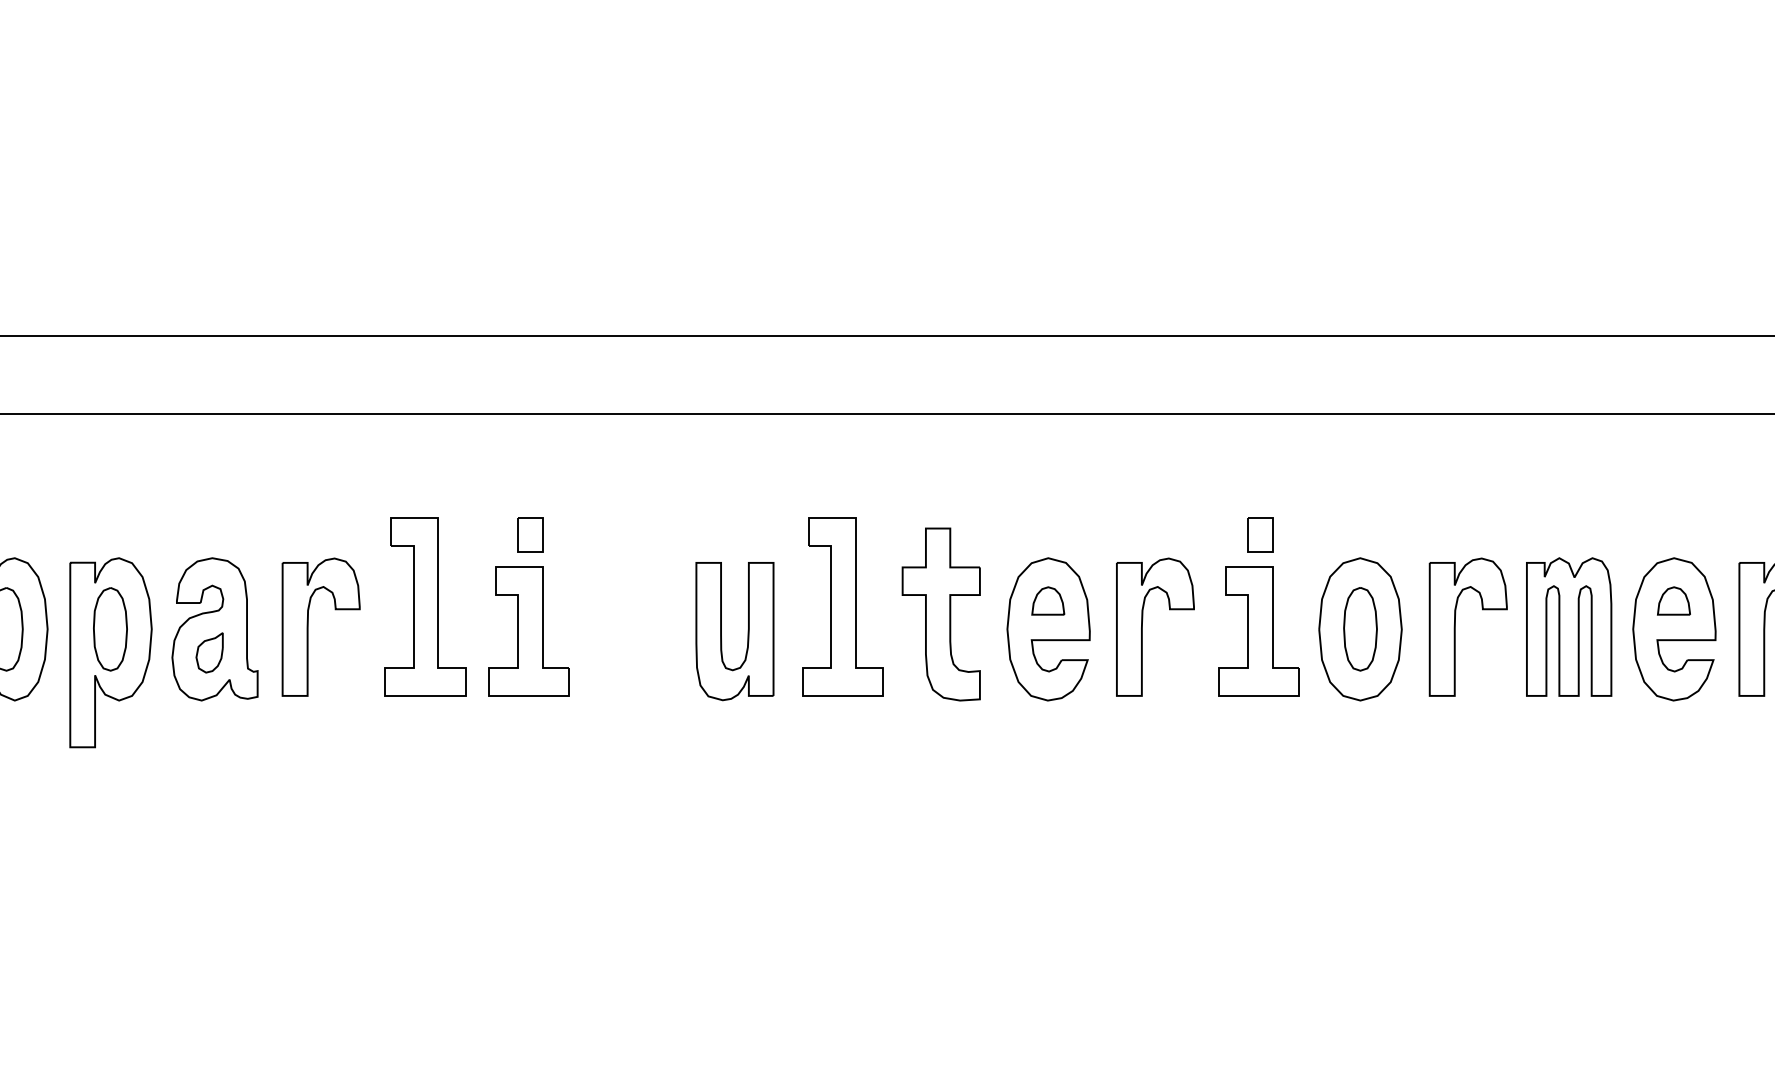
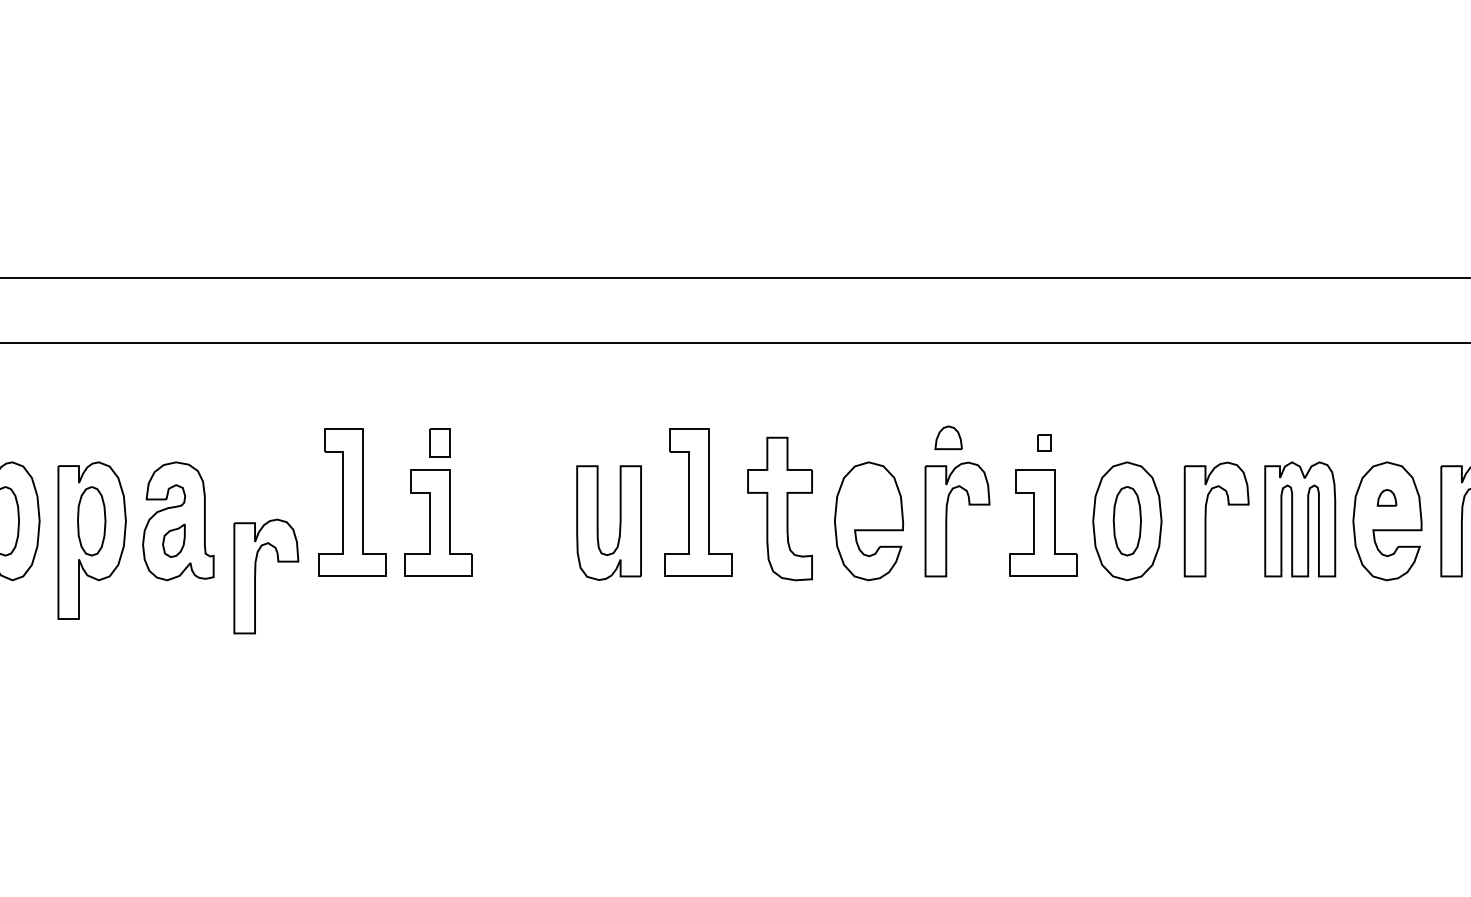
part: (1260, 534) -> (1044, 442), size x0.6
part: (1048, 600) -> (948, 437), moved
part: (1673, 600) -> (1386, 497), size x0.7
part: (309, 623) -> (256, 573), moved

